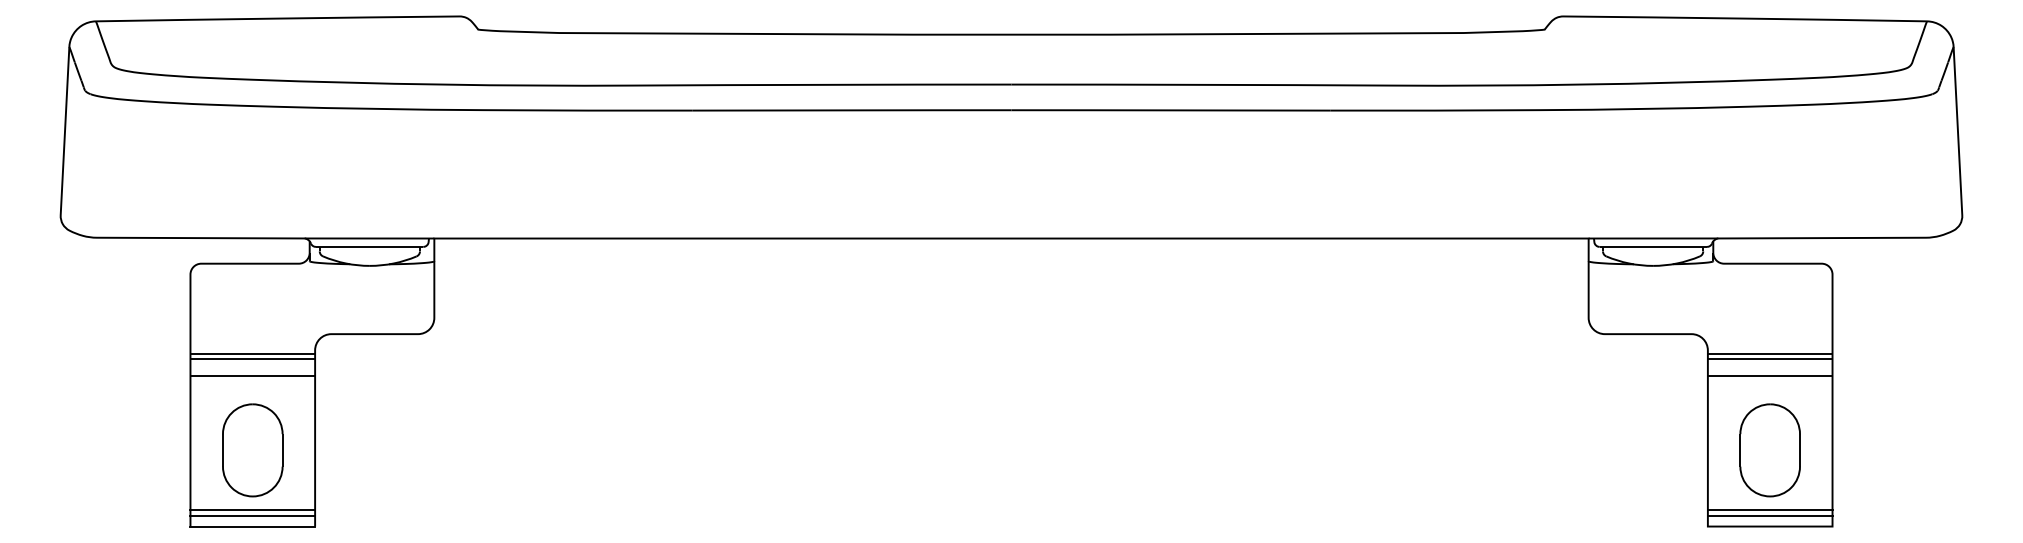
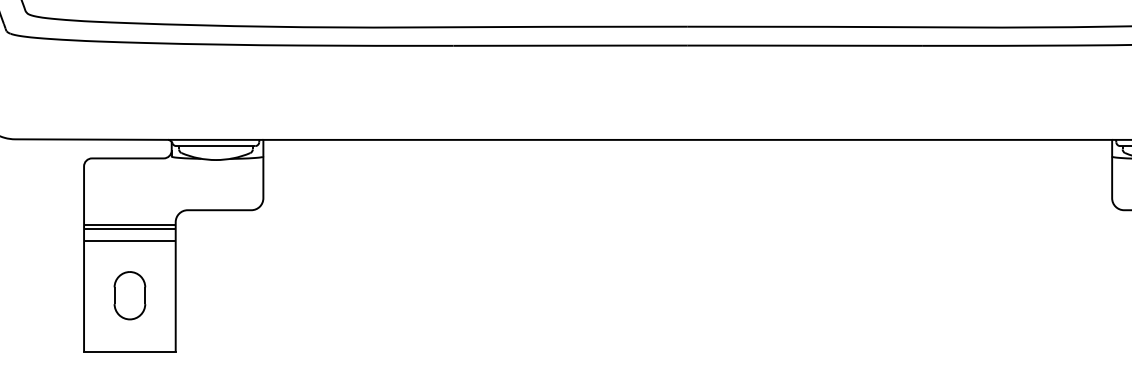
part: (252, 450) -> (129, 295), size x0.7
line: (252, 510) -> (129, 339), removed
line: (252, 515) -> (129, 343), removed

